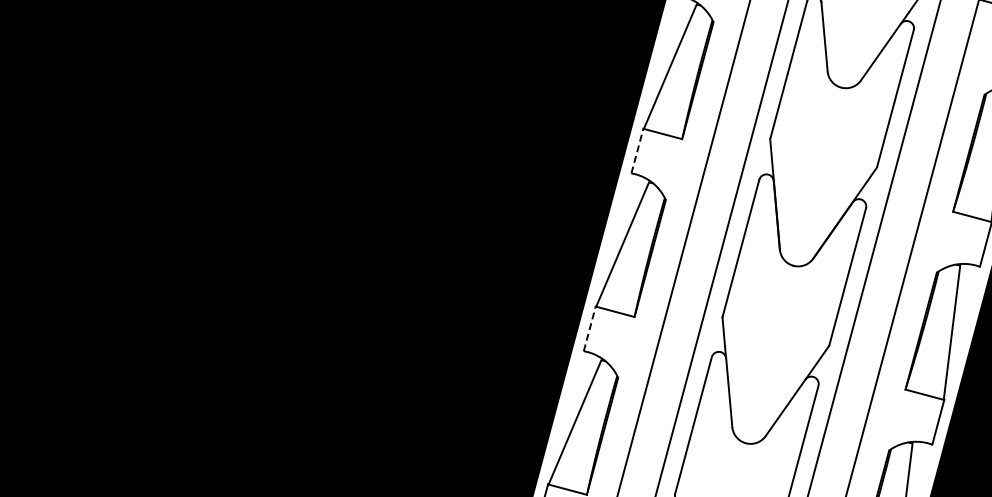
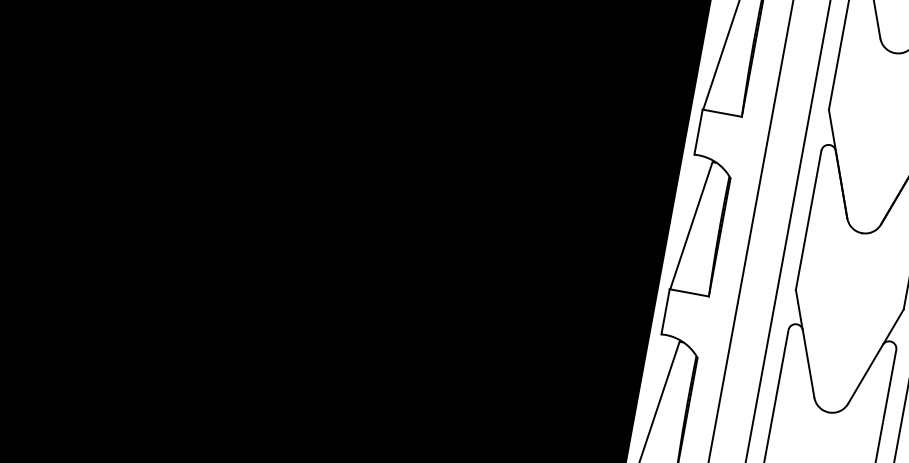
line: (637, 150) -> (698, 131), dashed -> solid
line: (589, 328) -> (665, 311), dashed -> solid

